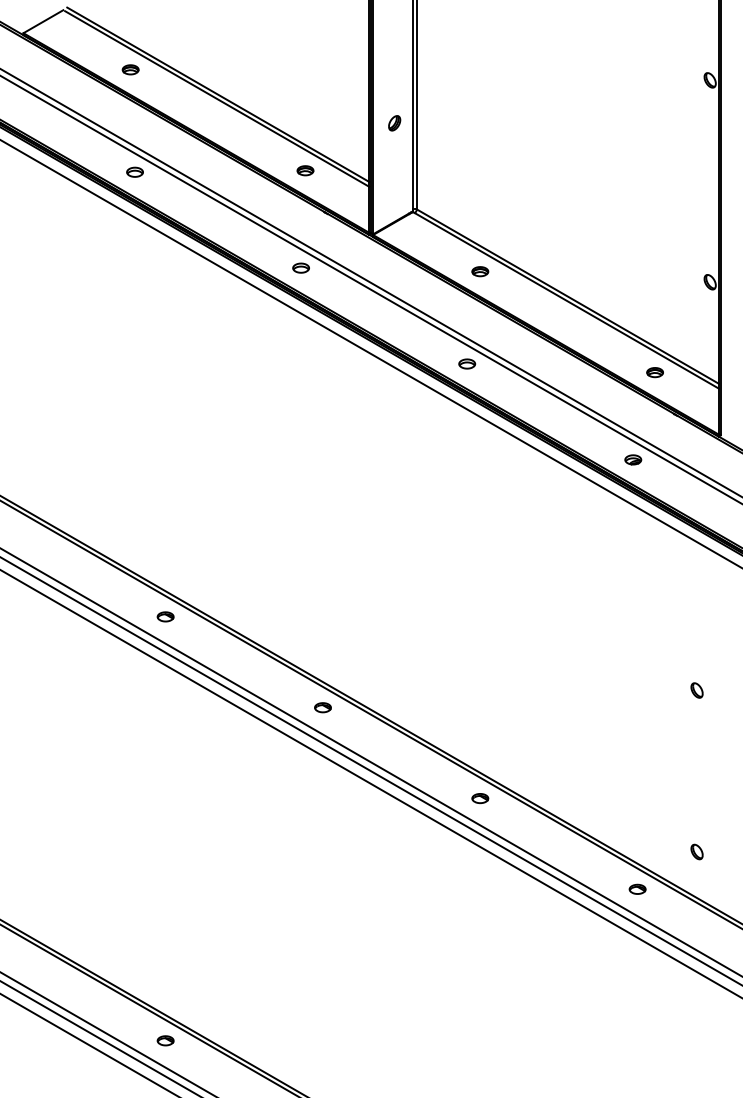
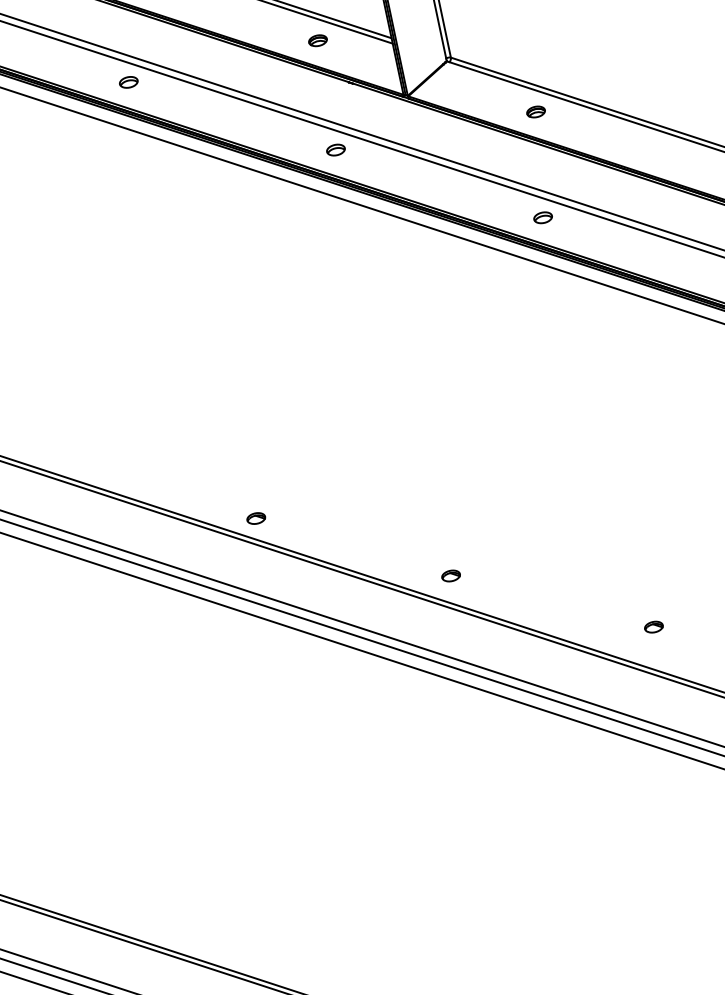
part: (165, 616) -> (255, 518), moved
part: (322, 707) -> (450, 575), moved
part: (480, 798) -> (654, 627), moved

